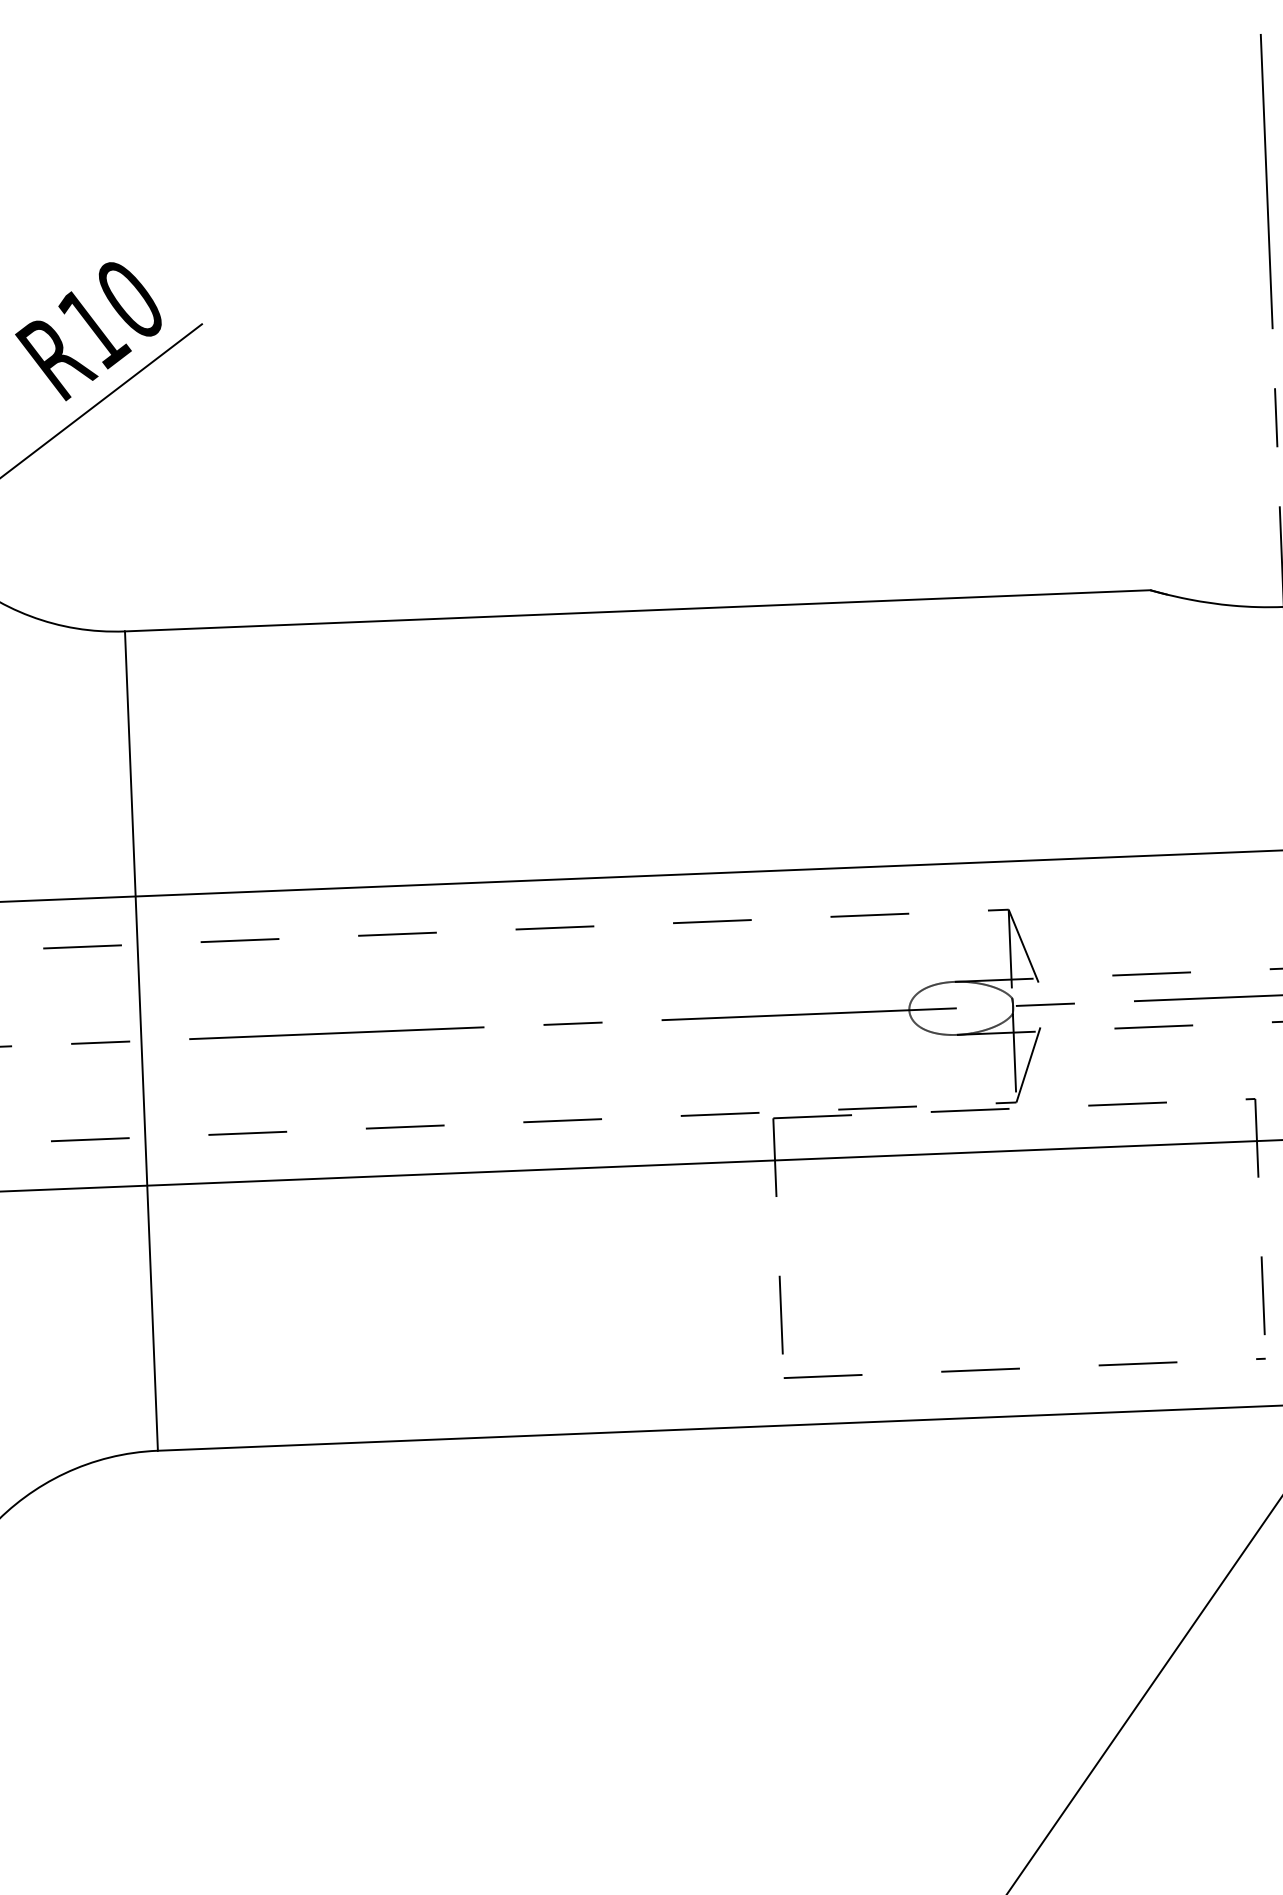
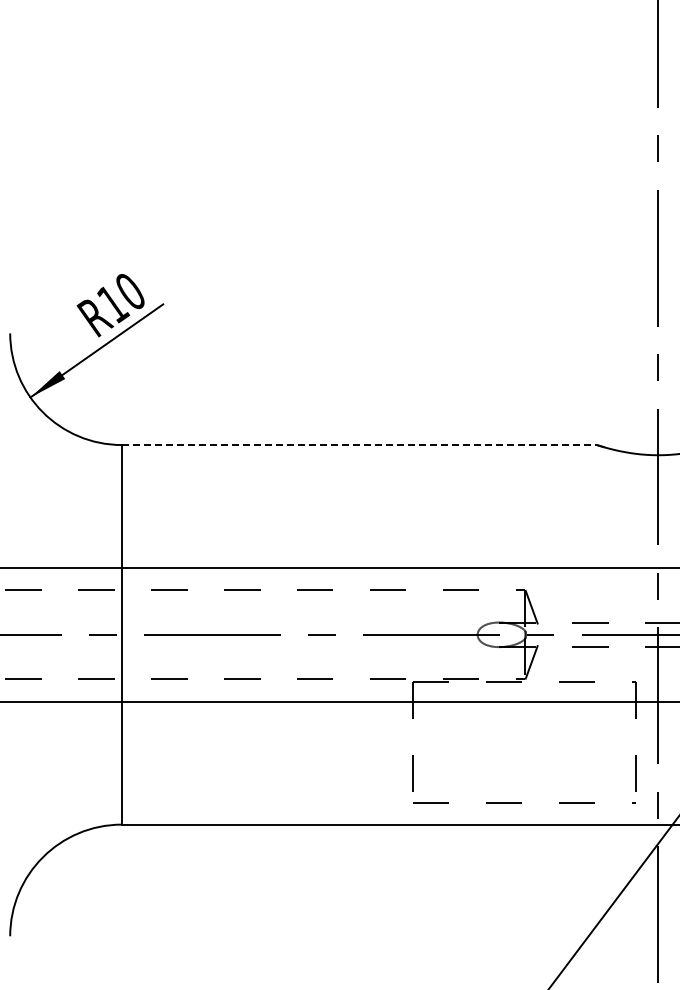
line: (637, 611) -> (359, 445), solid -> dashed

